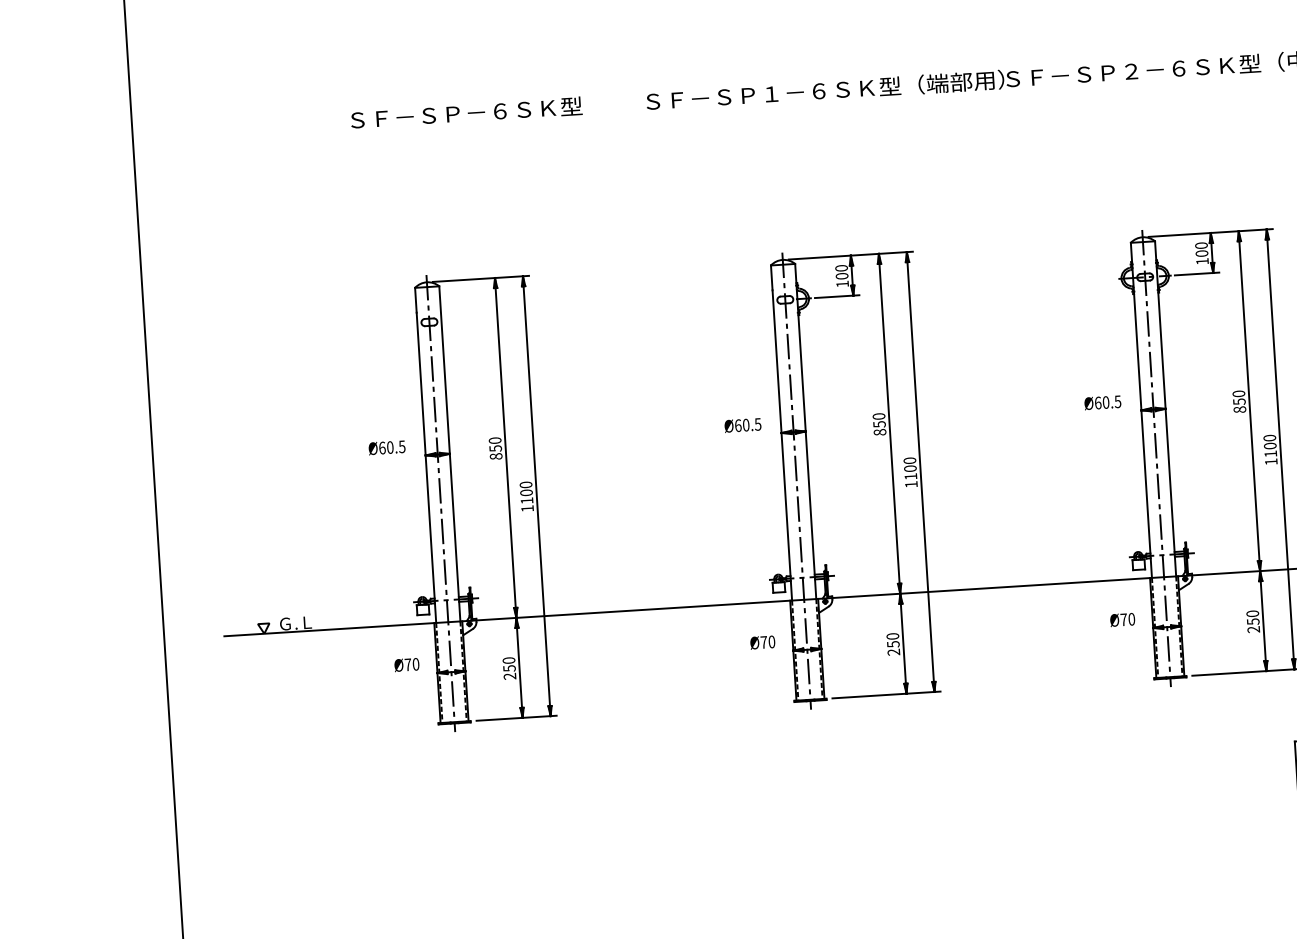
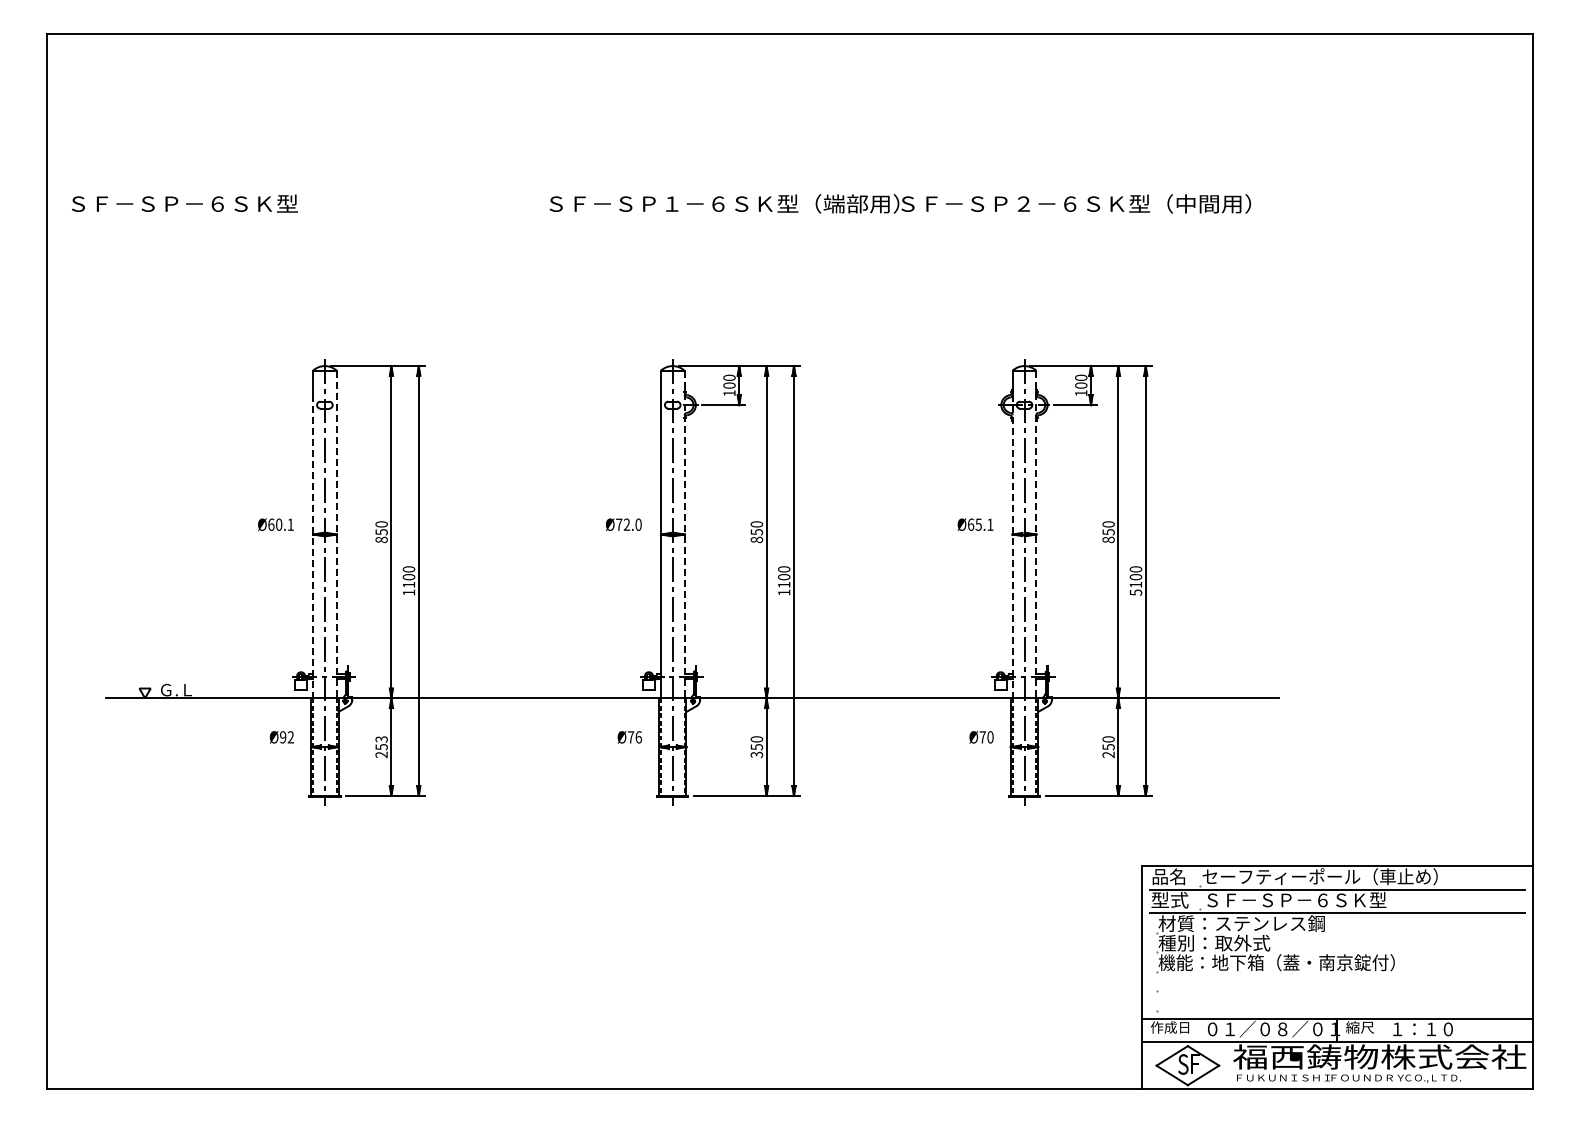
text: (466, 112) -> (184, 203), moved
text: (1111, 401) -> (984, 524), Ø60.5 -> Ø65.1
line: (1165, 408) -> (1036, 534), solid -> dashed
line: (1142, 422) -> (1012, 546), solid -> dashed
text: (747, 424) -> (628, 524), Ø60.5 -> Ø72.0
line: (805, 431) -> (684, 534), solid -> dashed
text: (401, 446) -> (290, 524), Ø60.5 -> Ø60.1
line: (449, 453) -> (336, 534), solid -> dashed
text: (1271, 461) -> (1136, 592), 1100 -> 5100
line: (426, 467) -> (313, 546), solid -> dashed
text: (771, 642) -> (638, 737), Ø70 -> Ø76
text: (894, 651) -> (757, 754), 250 -> 350
text: (508, 660) -> (381, 739), 250 -> 253
text: (412, 664) -> (287, 737), Ø70 -> Ø92

